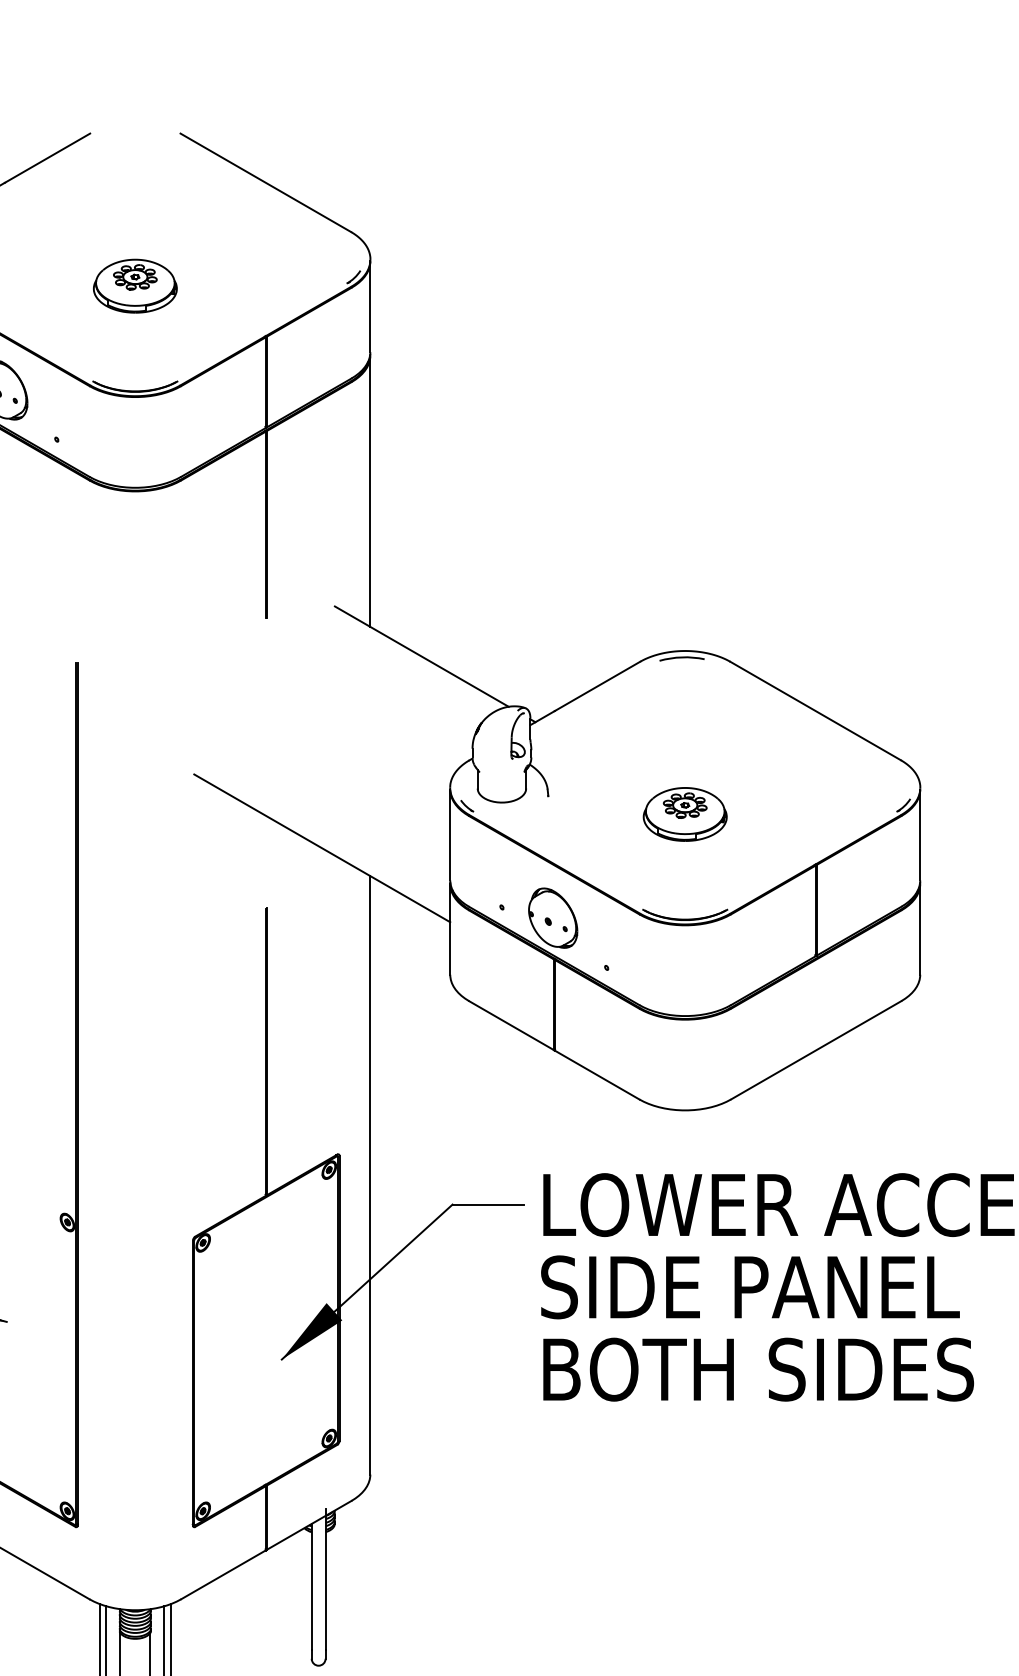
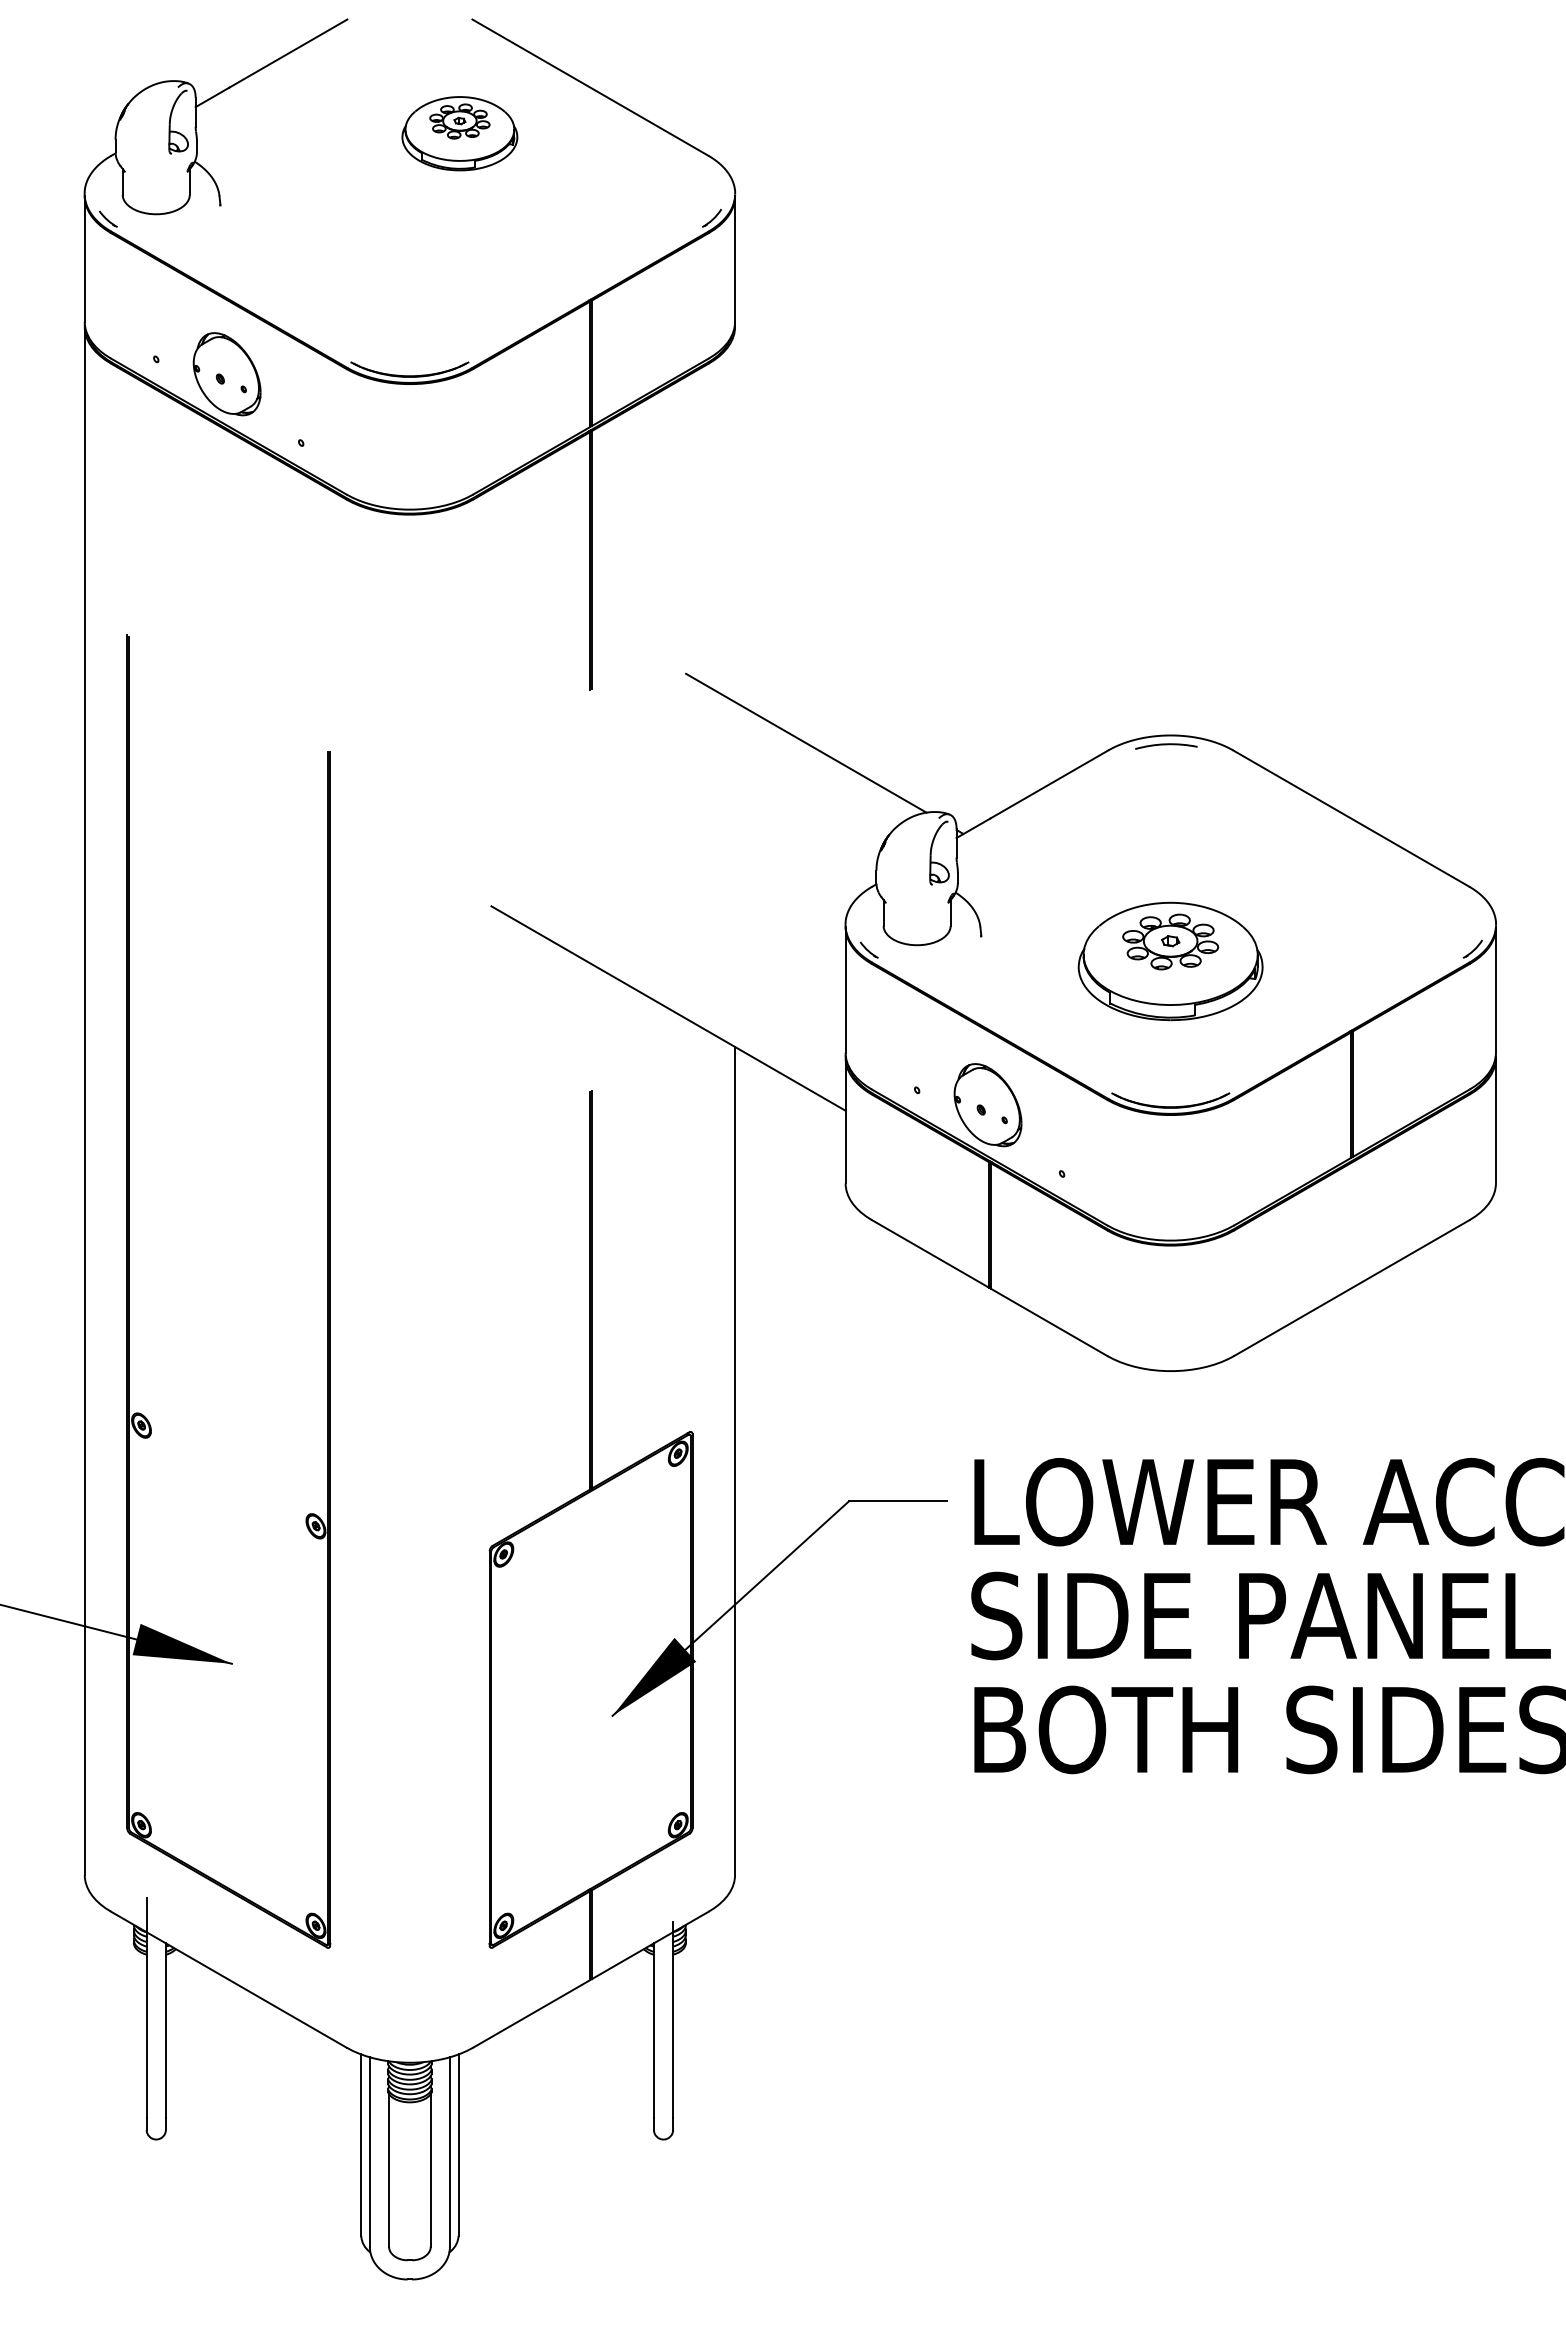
part: (135, 286) -> (459, 133), moved
line: (370, 491) -> (735, 514), removed
part: (685, 814) -> (1170, 961), size x1.6

